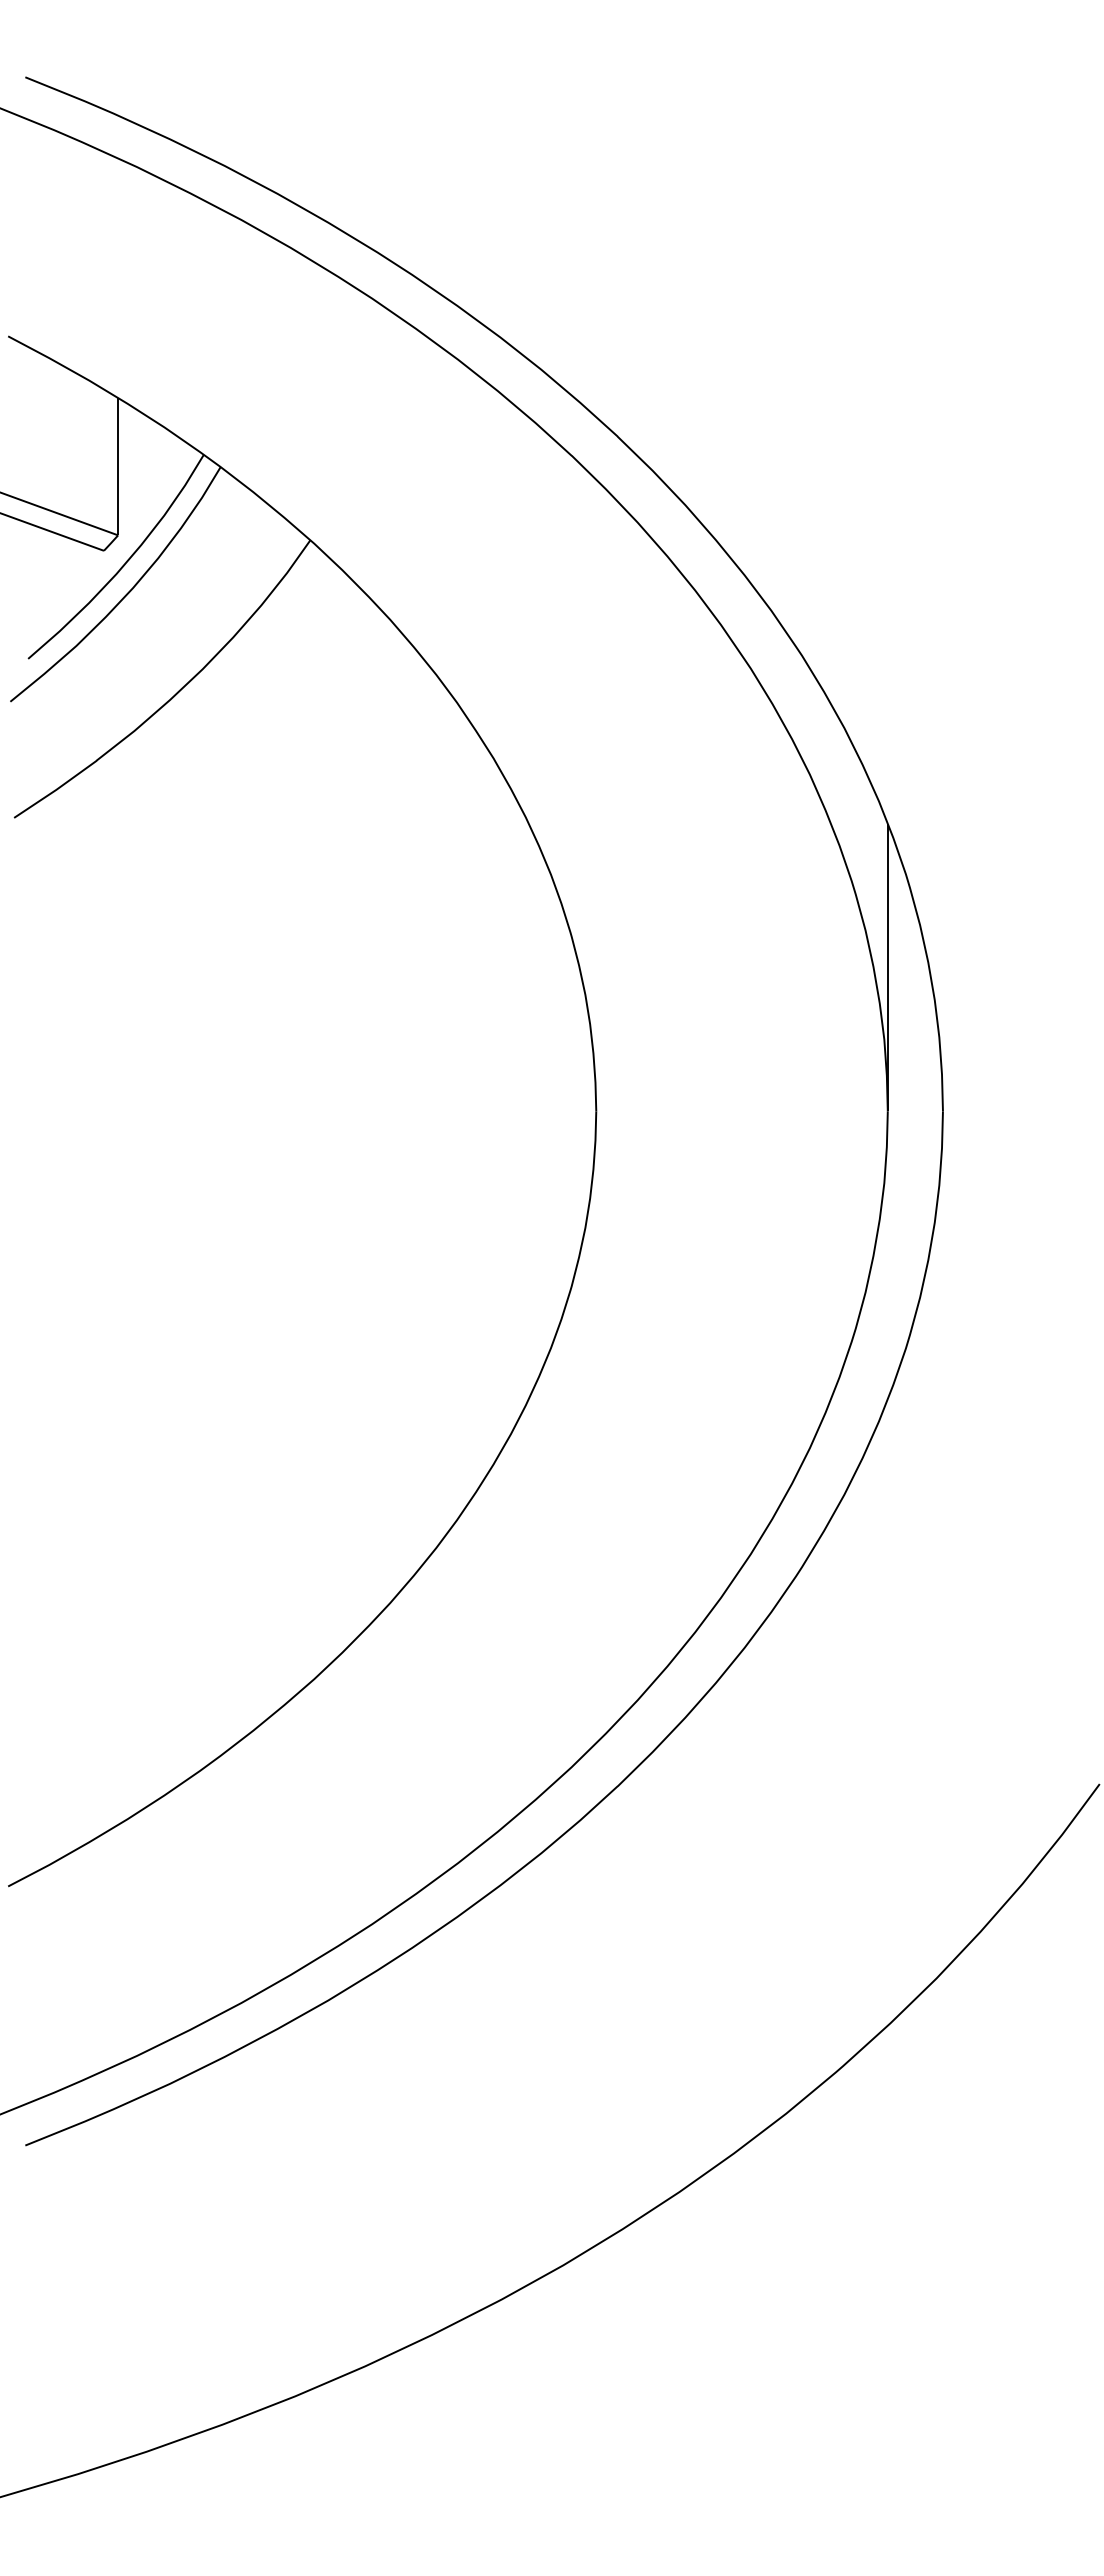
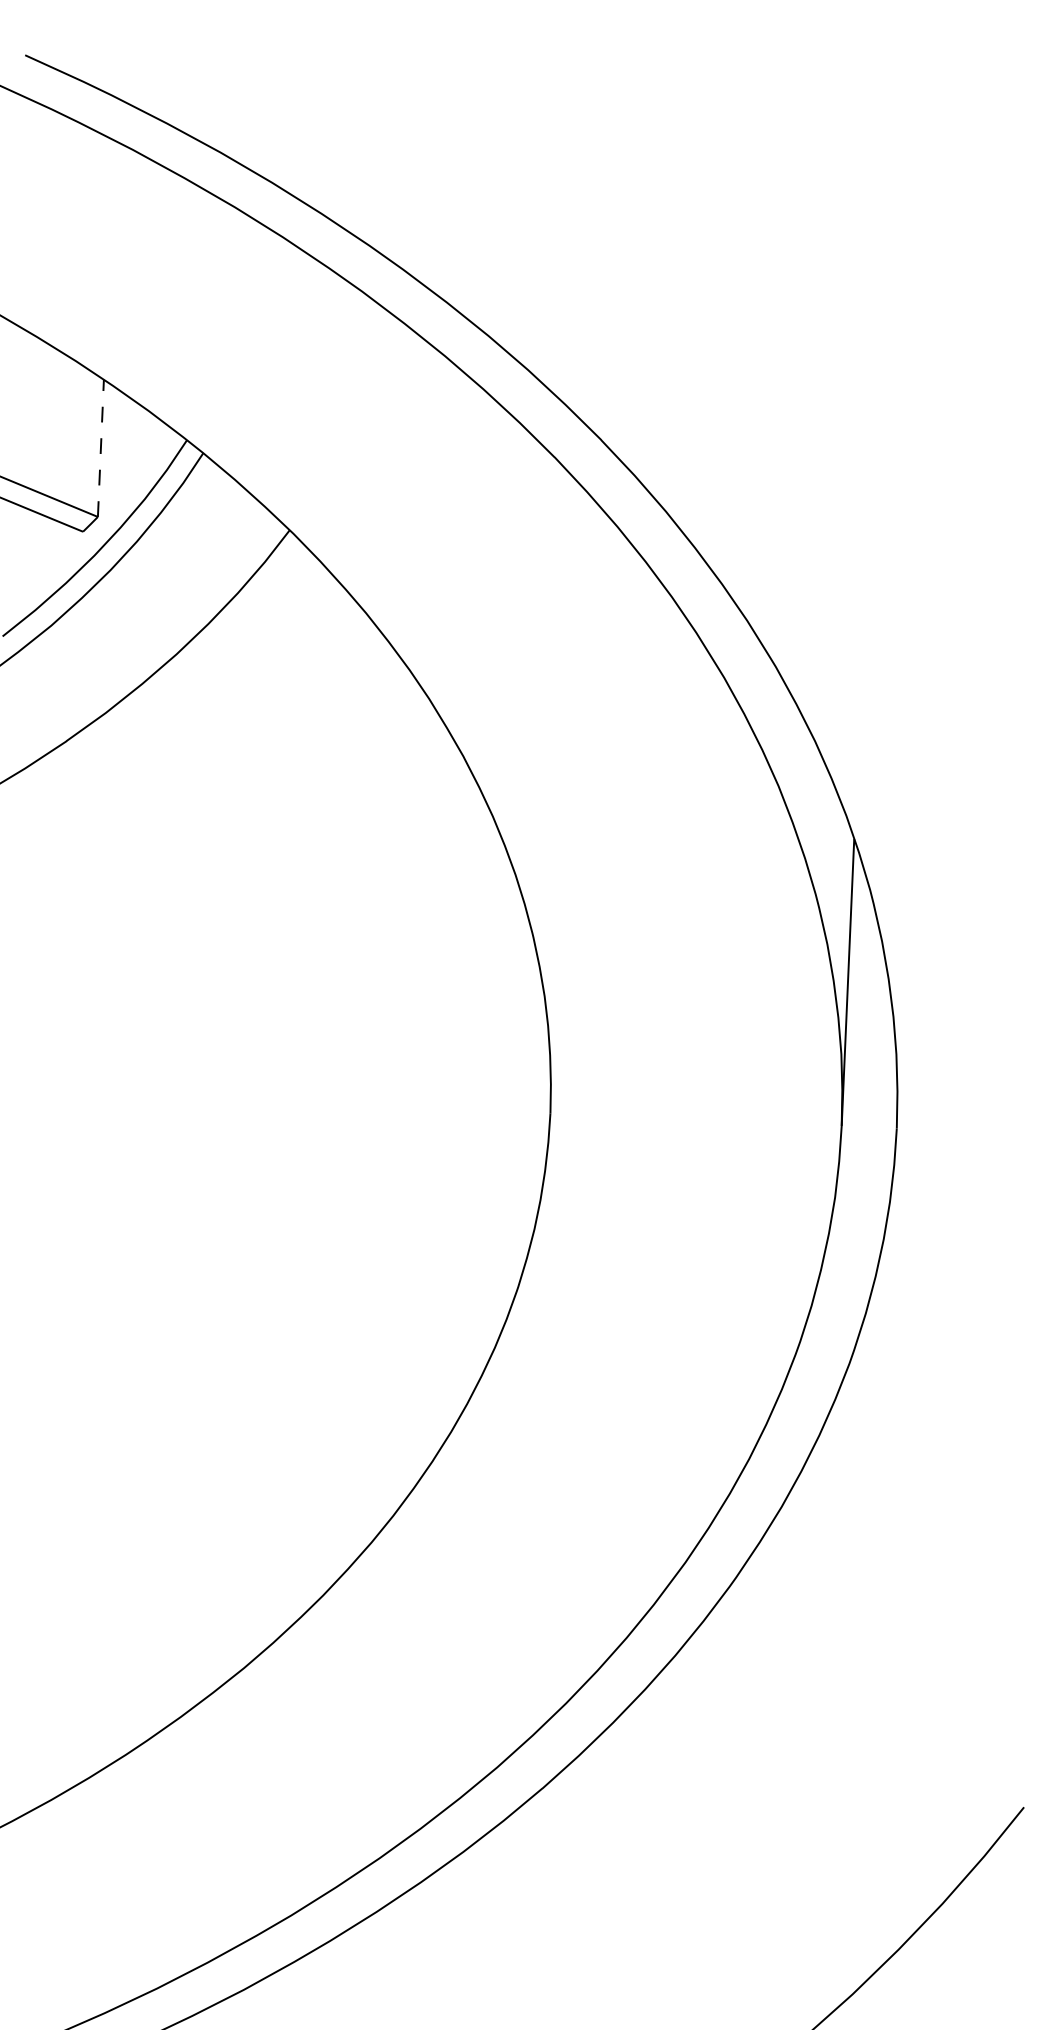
line: (118, 466) -> (101, 448), solid -> dashed

